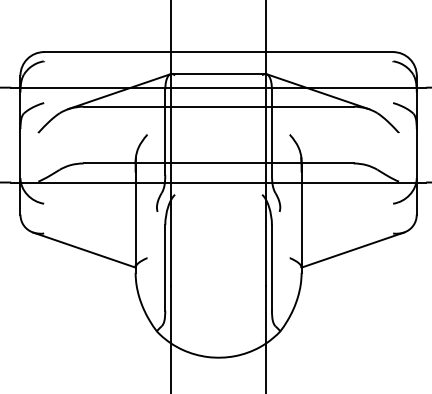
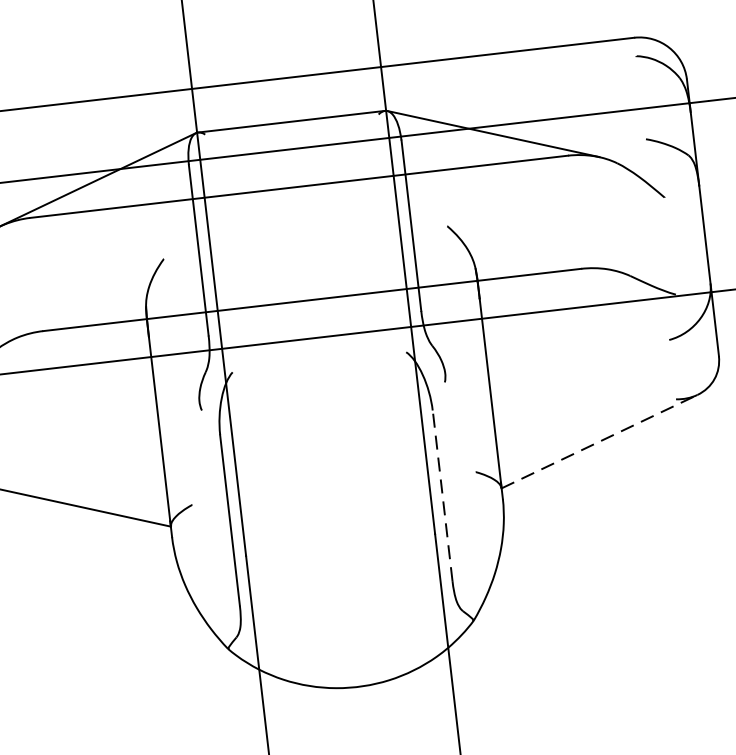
line: (353, 249) -> (600, 440), solid -> dashed
line: (271, 267) -> (441, 495), solid -> dashed

